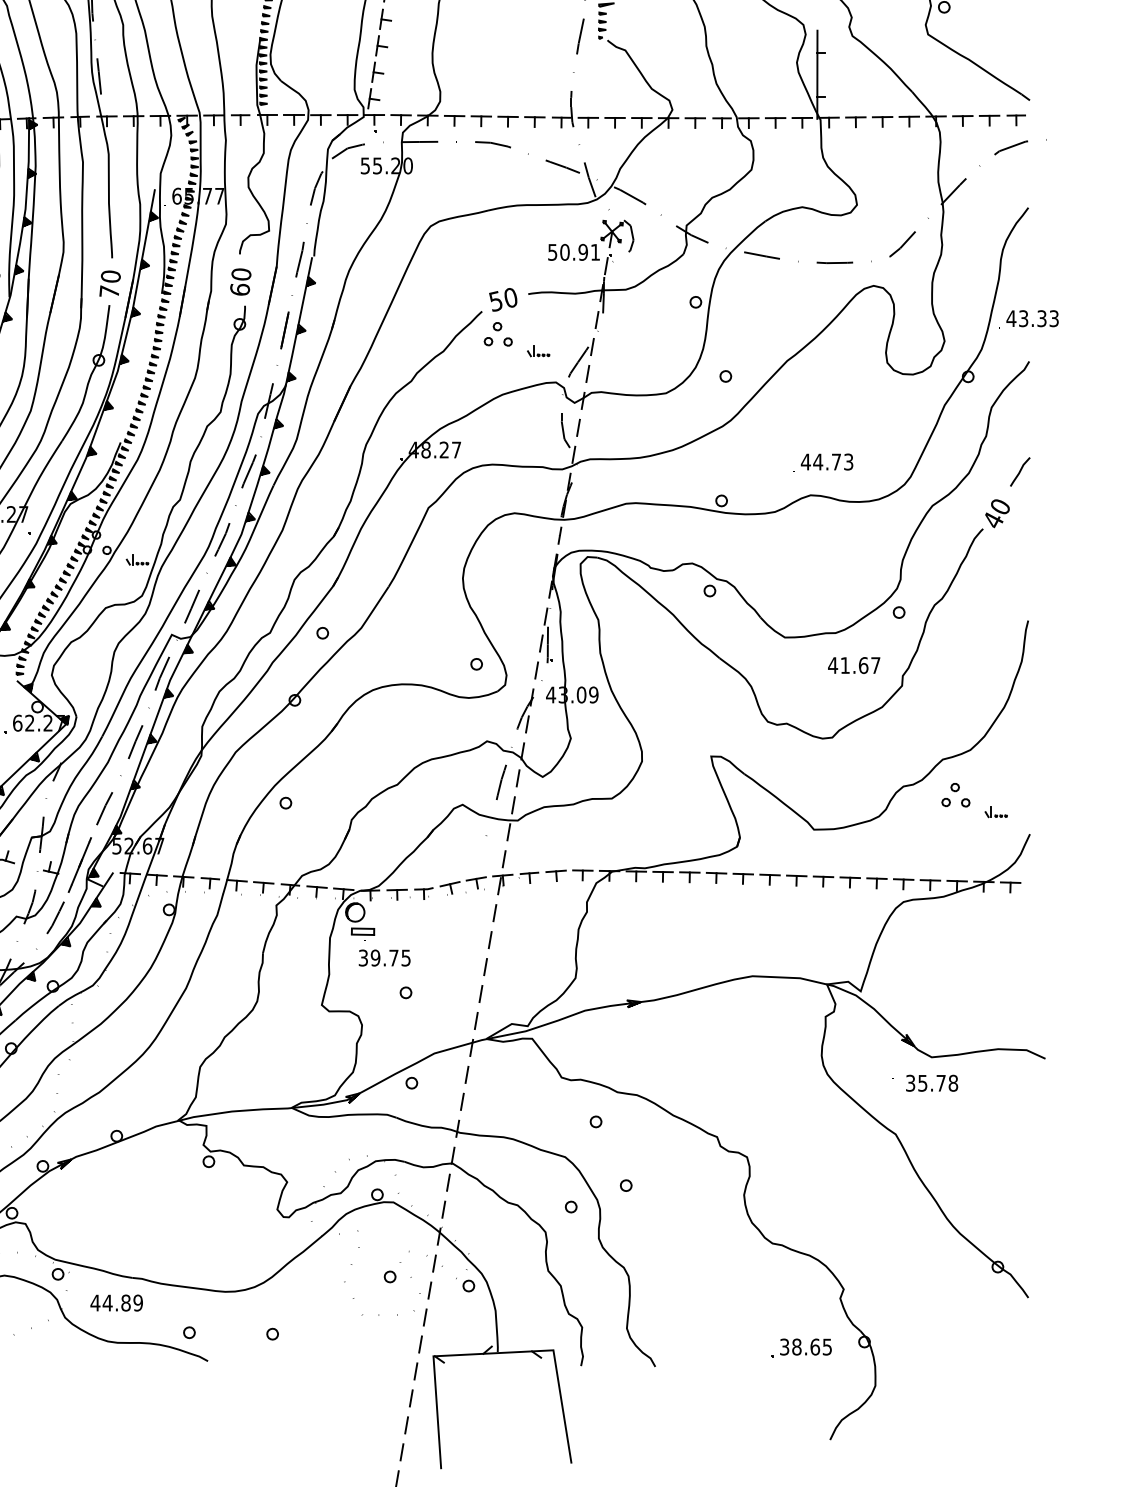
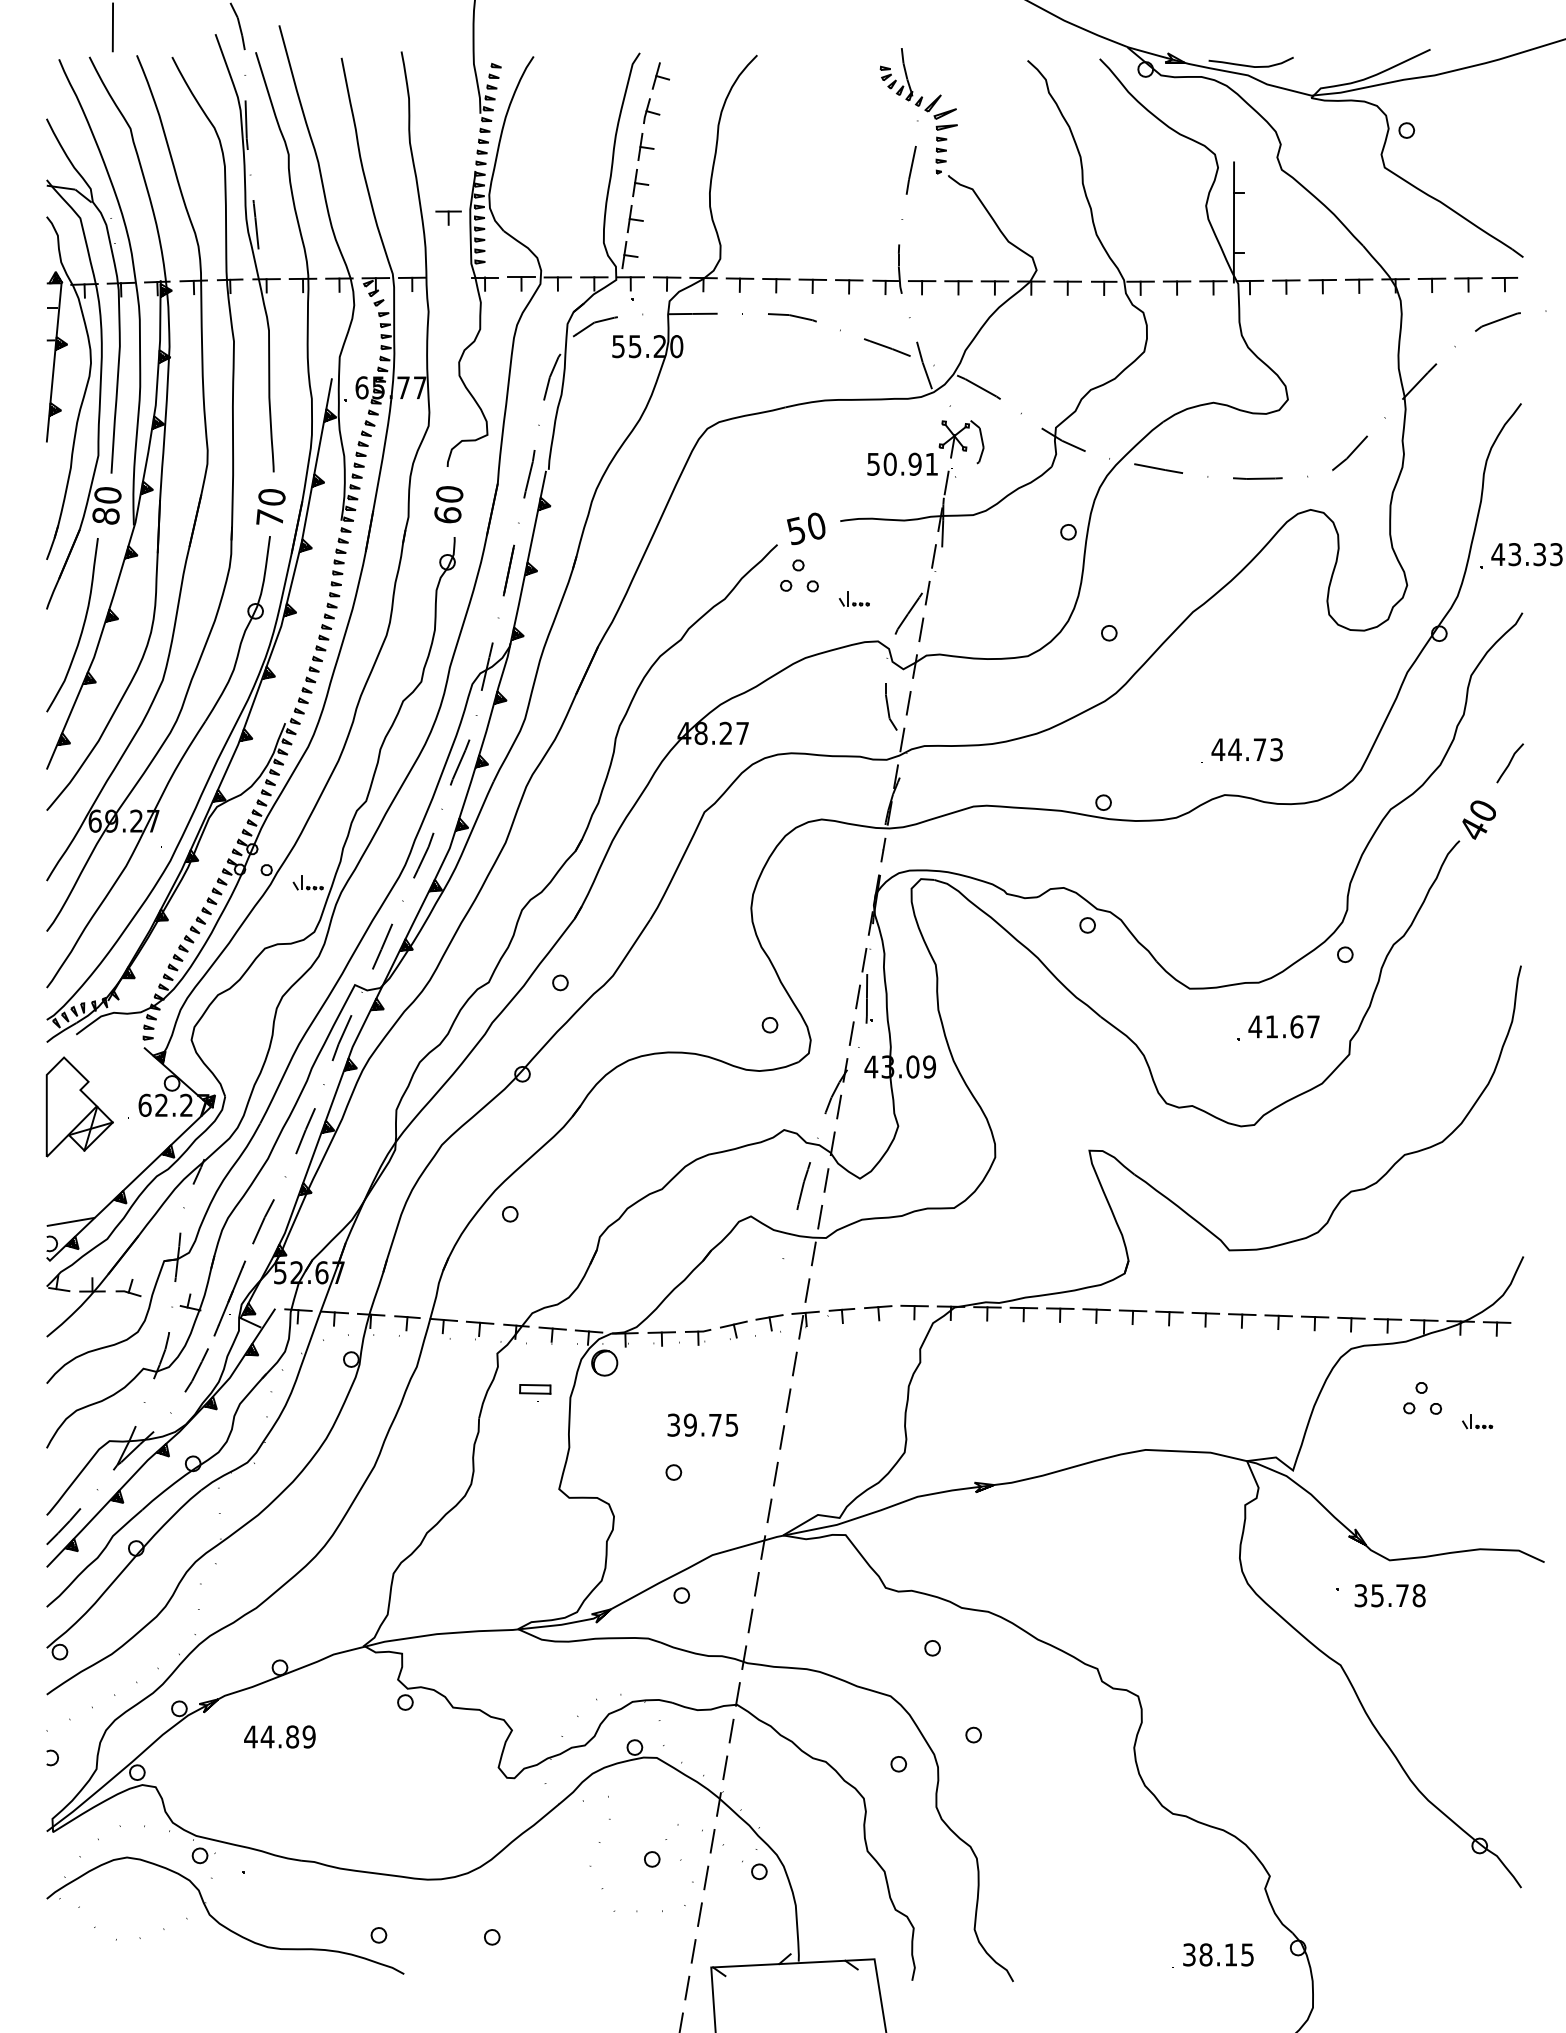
part: (240, 119) -> (448, 217), moved
part: (969, 800) -> (1441, 1405), moved
part: (363, 934) -> (535, 1392), moved
text: (384, 957) -> (702, 1424), moved
text: (116, 1302) -> (279, 1736), moved
text: (814, 1346) -> (1230, 1954), 38.65 -> 38.15

